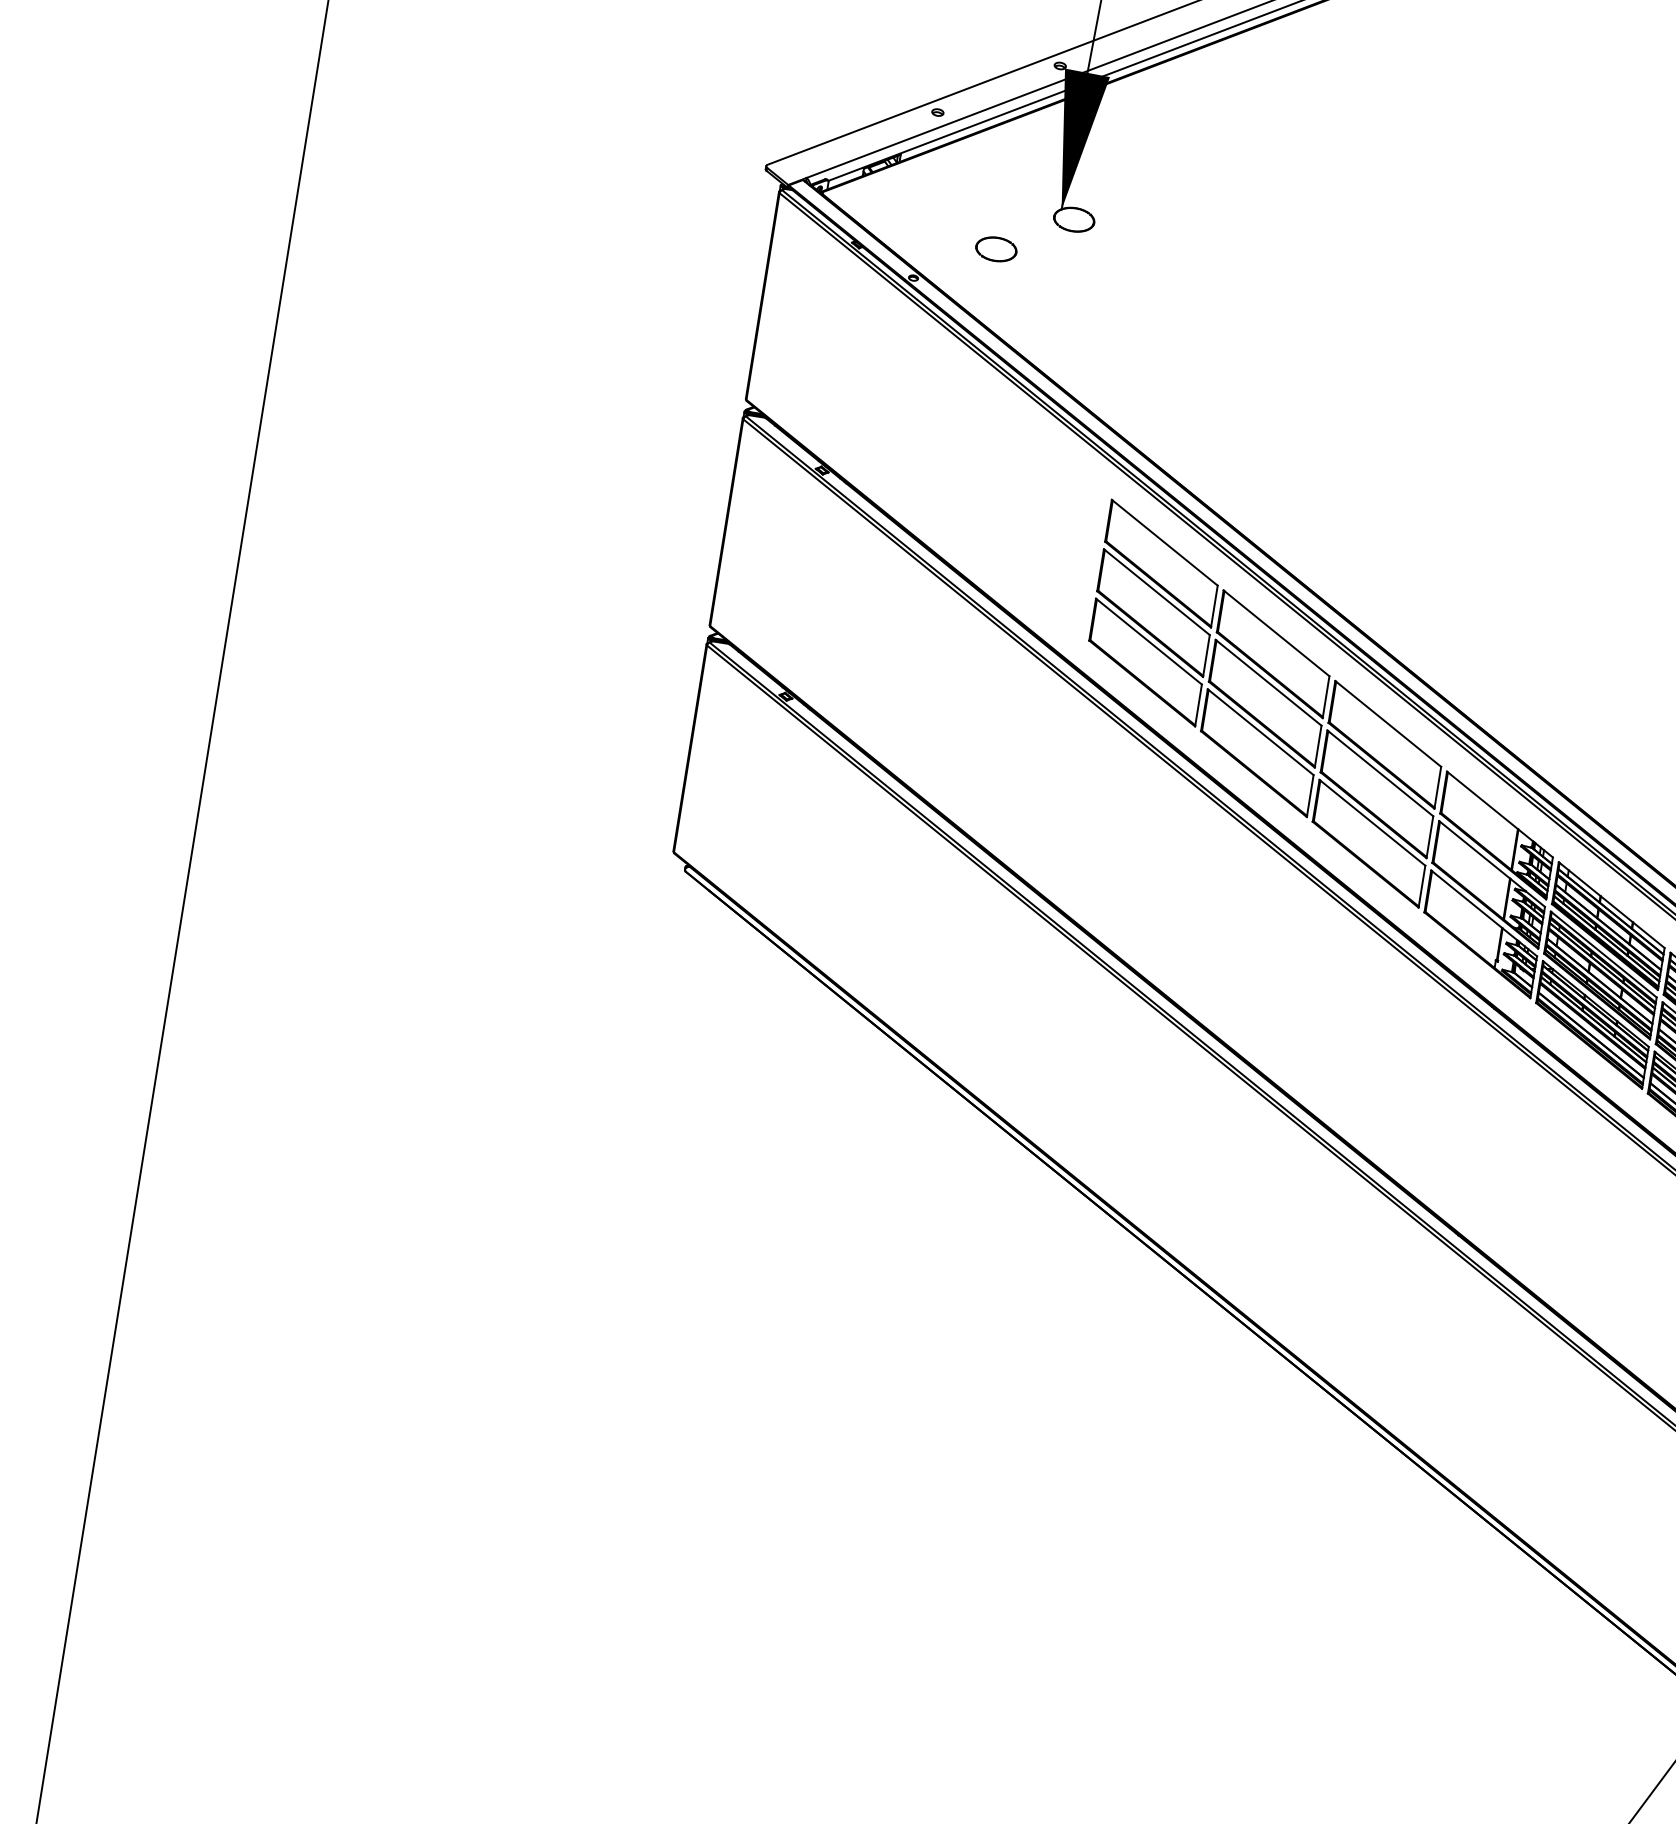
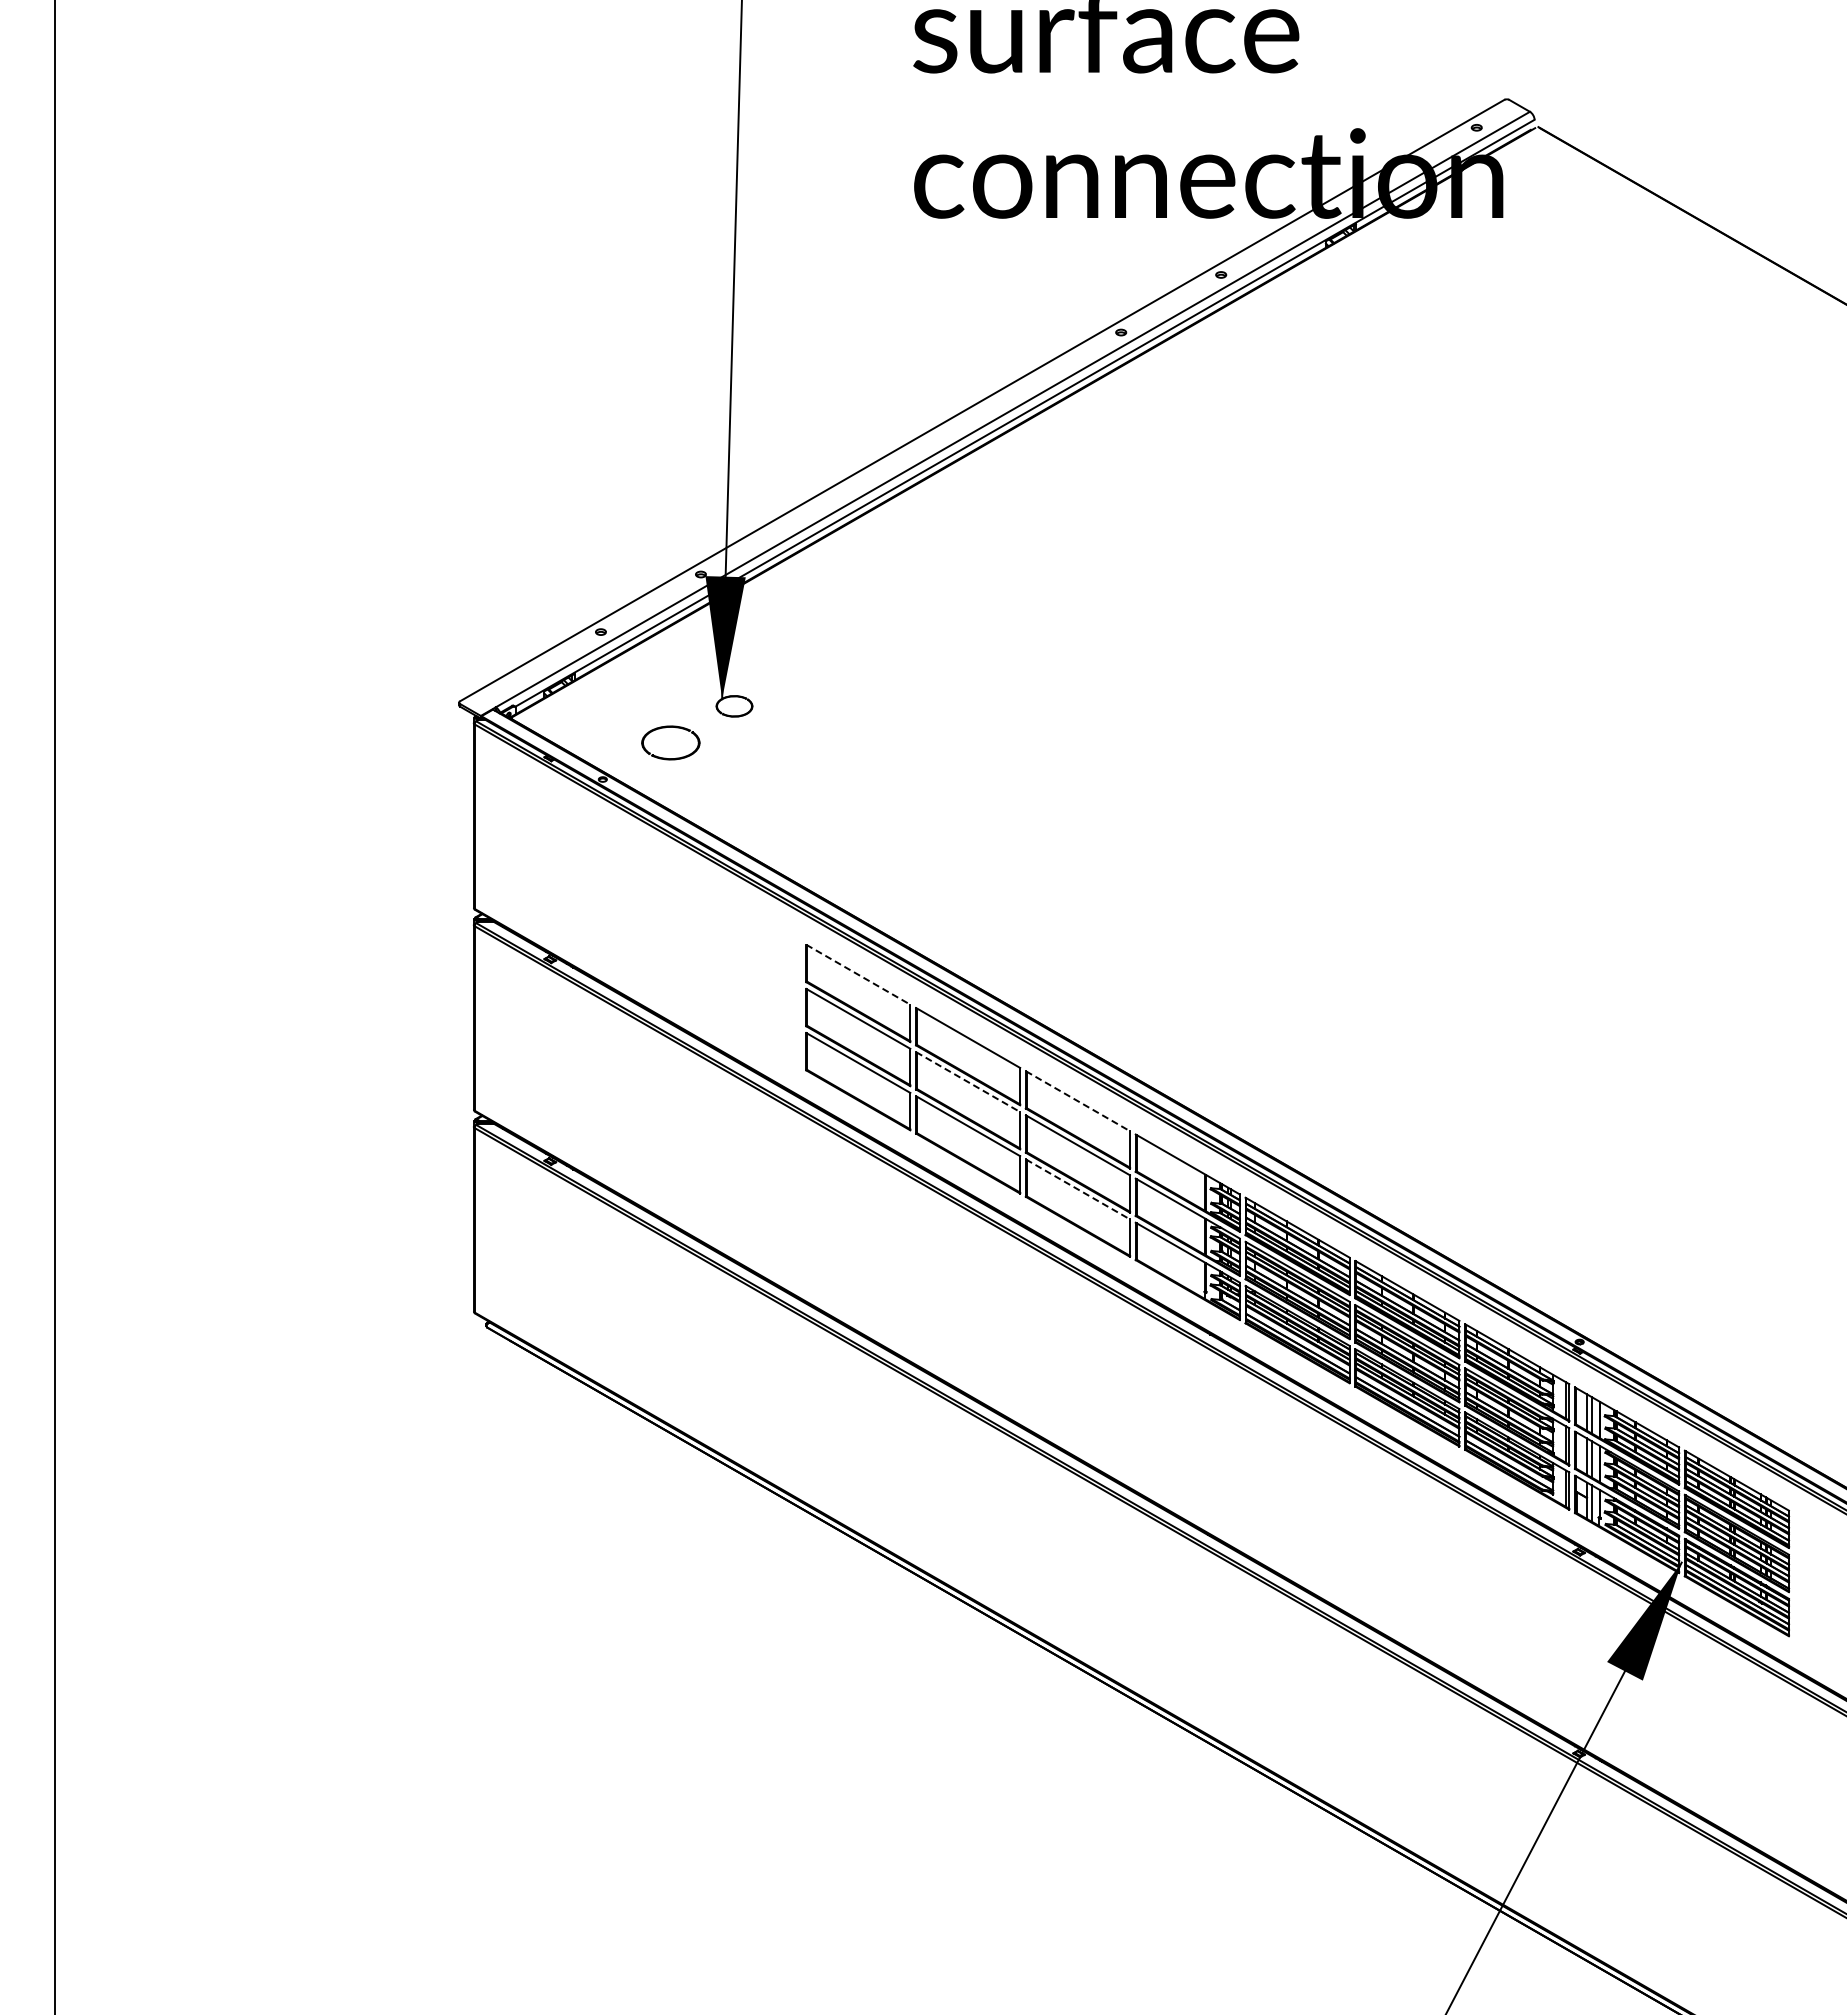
part: (995, 248) -> (670, 742), size x1.6
line: (1165, 542) -> (858, 974), solid -> dashed
line: (1268, 683) -> (968, 1082), solid -> dashed
line: (1388, 724) -> (1078, 1101), solid -> dashed
line: (1372, 822) -> (1078, 1189), solid -> dashed

